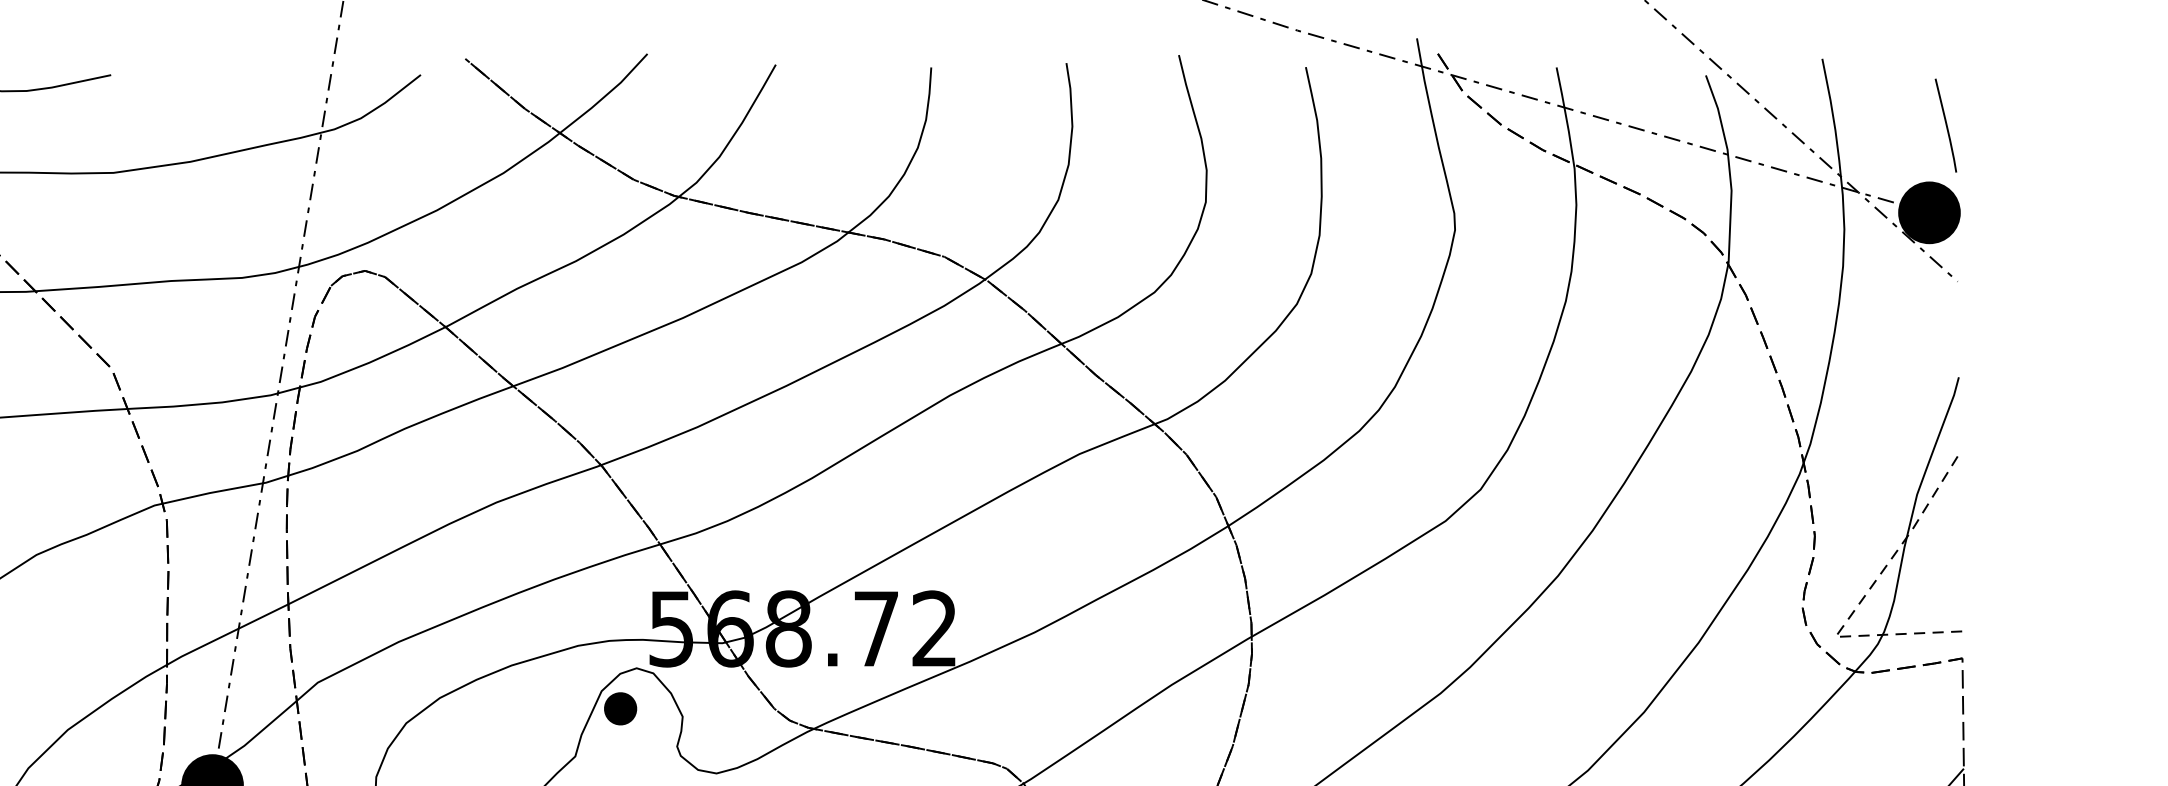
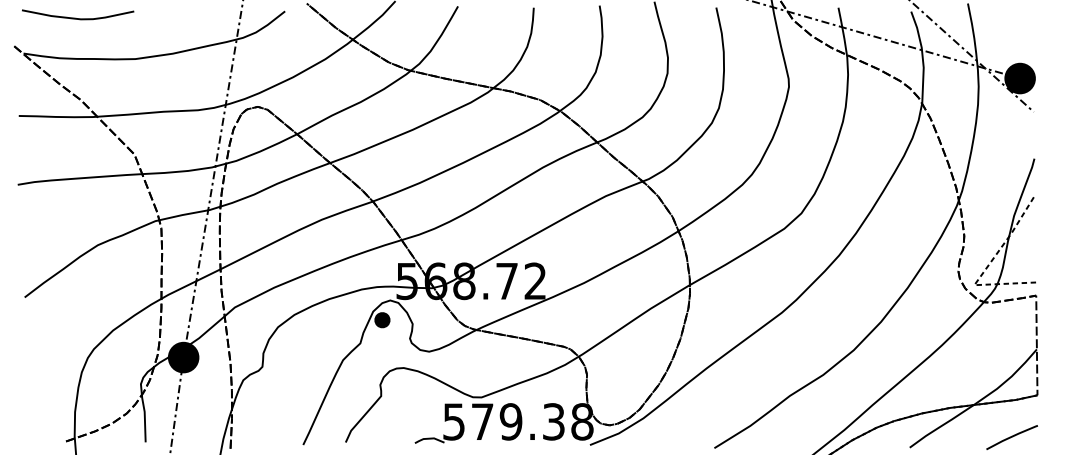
line: (1944, 124) -> (1027, 35), removed

